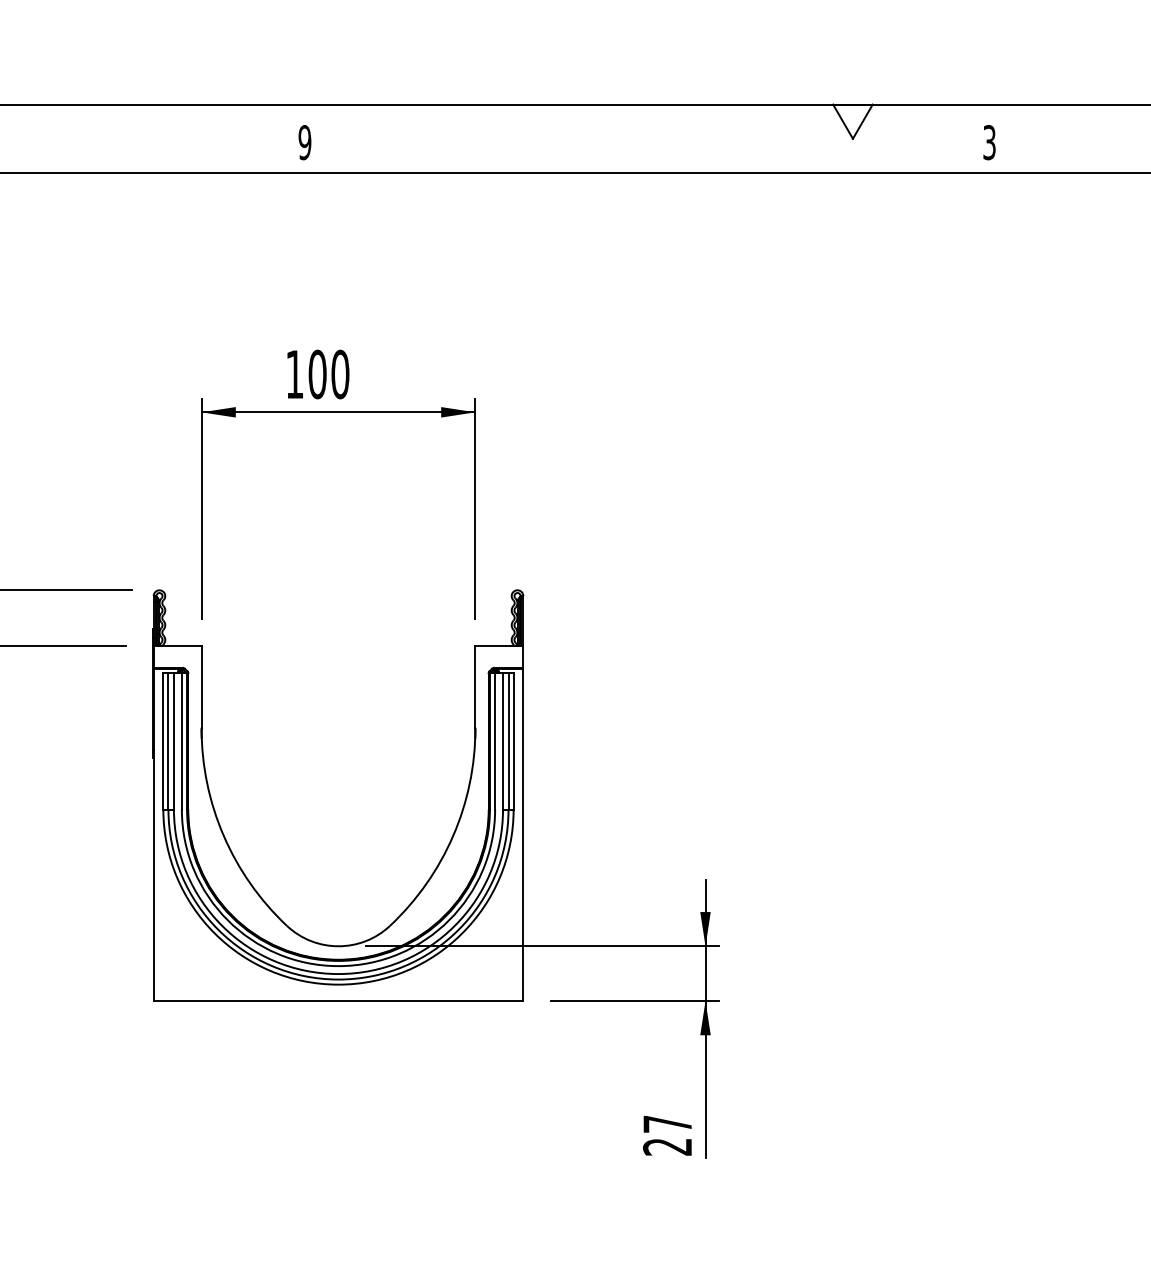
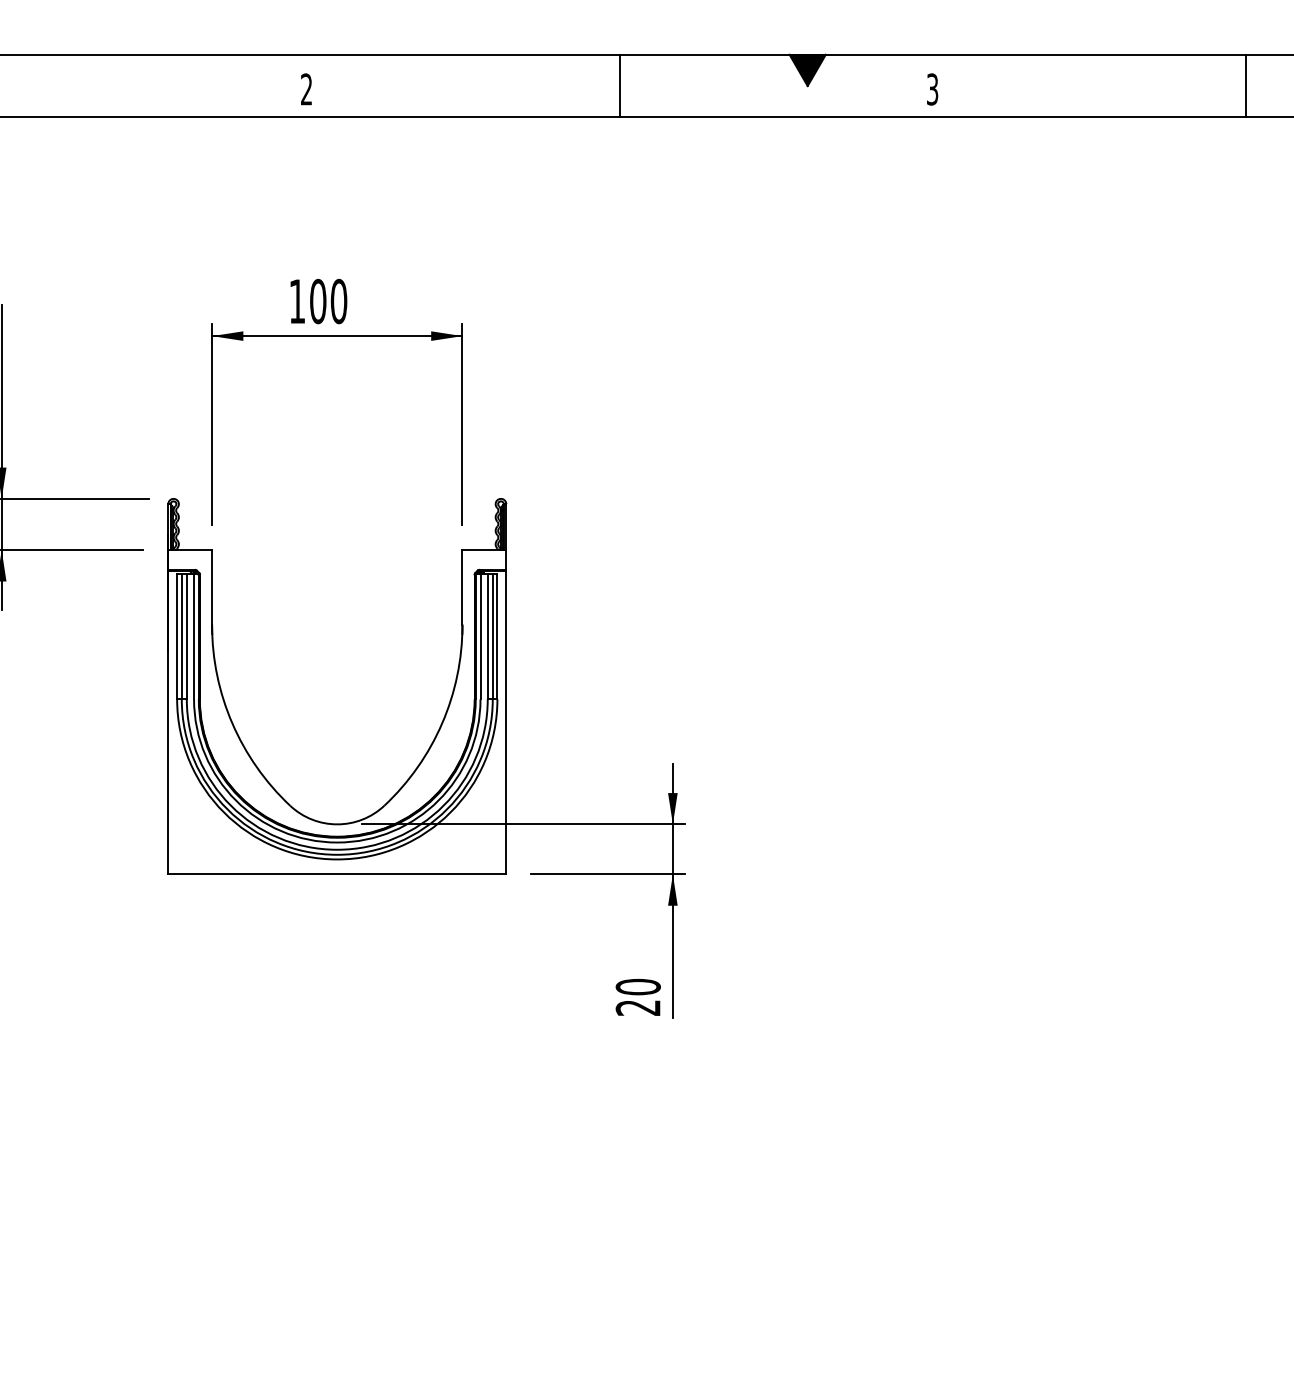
fill: (852, 121) -> (807, 70), added
line: (647, 138) -> (619, 85), added
text: (304, 142) -> (306, 89), 9 -> 2
text: (666, 1123) -> (637, 986), 27 -> 20

